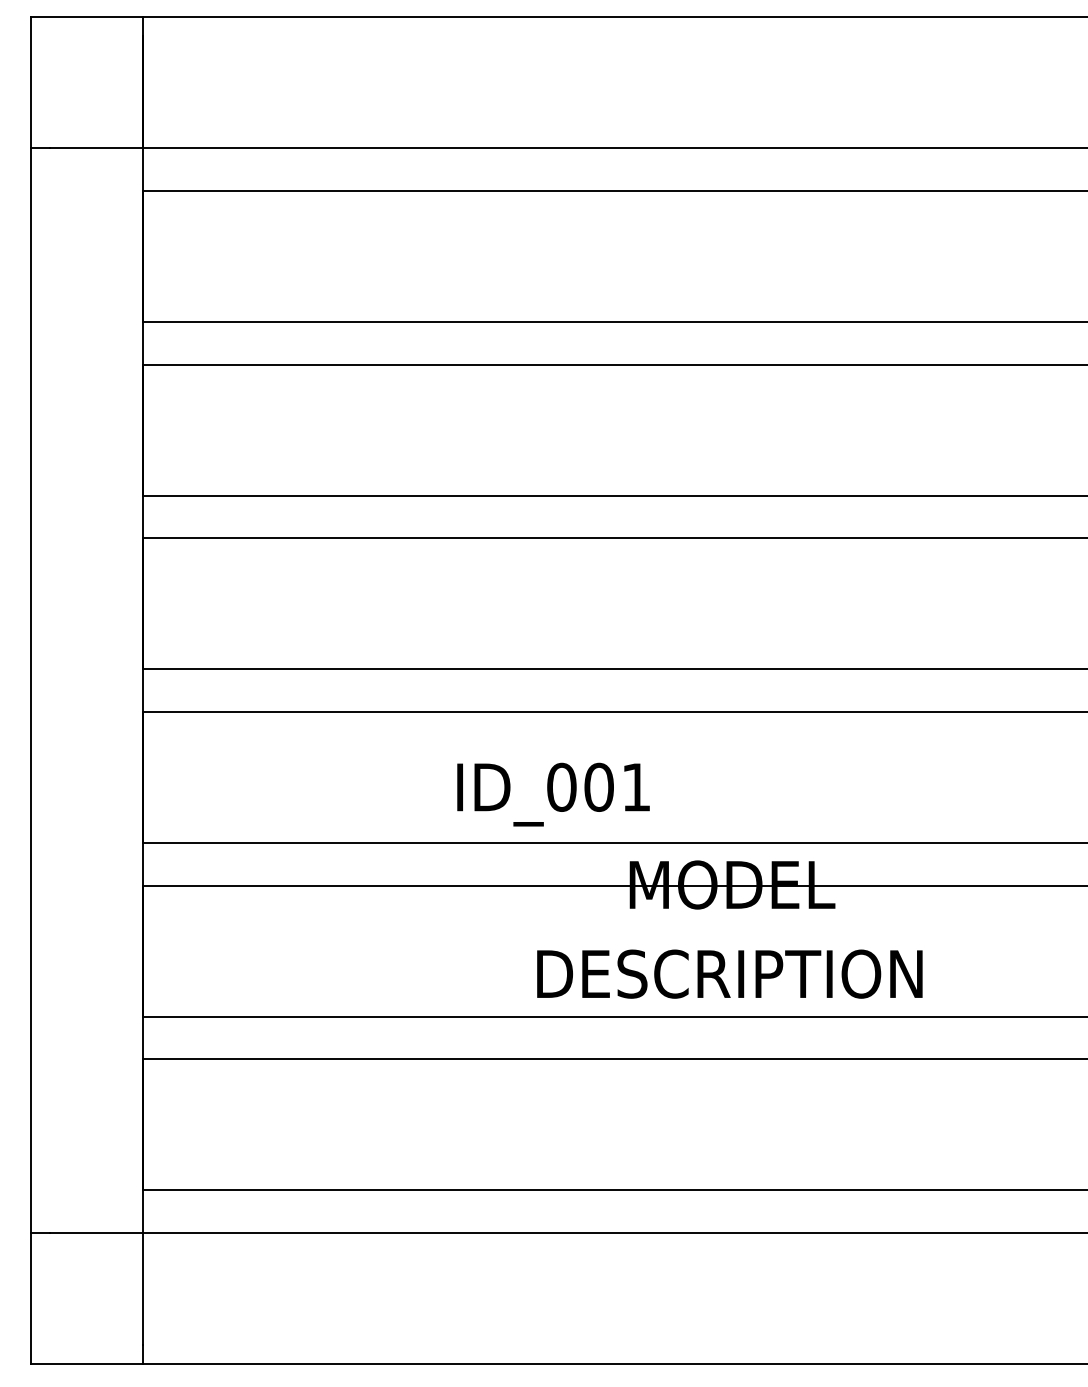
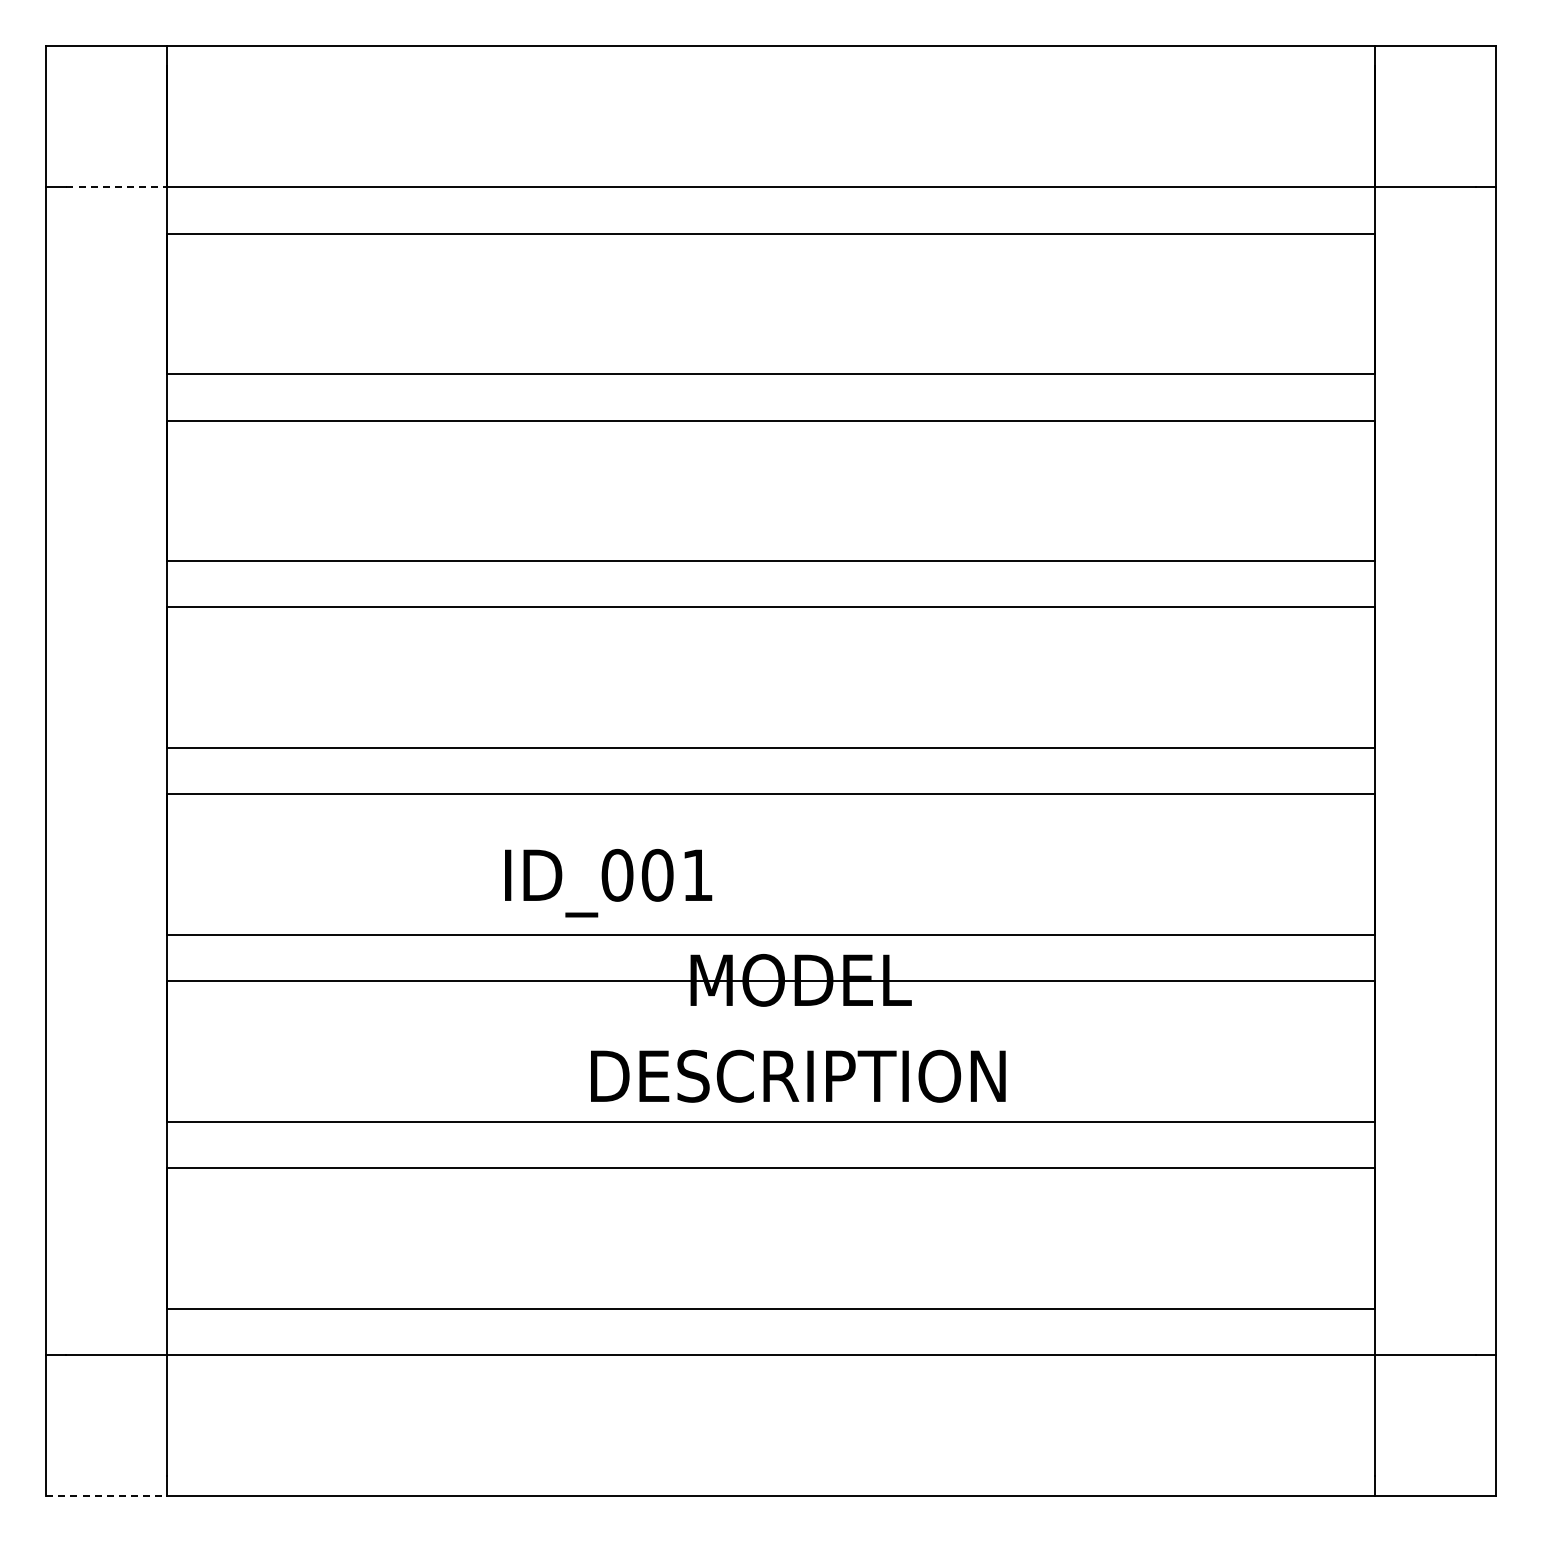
line: (97, 148) -> (117, 187), solid -> dashed
line: (87, 1363) -> (107, 1495), solid -> dashed

